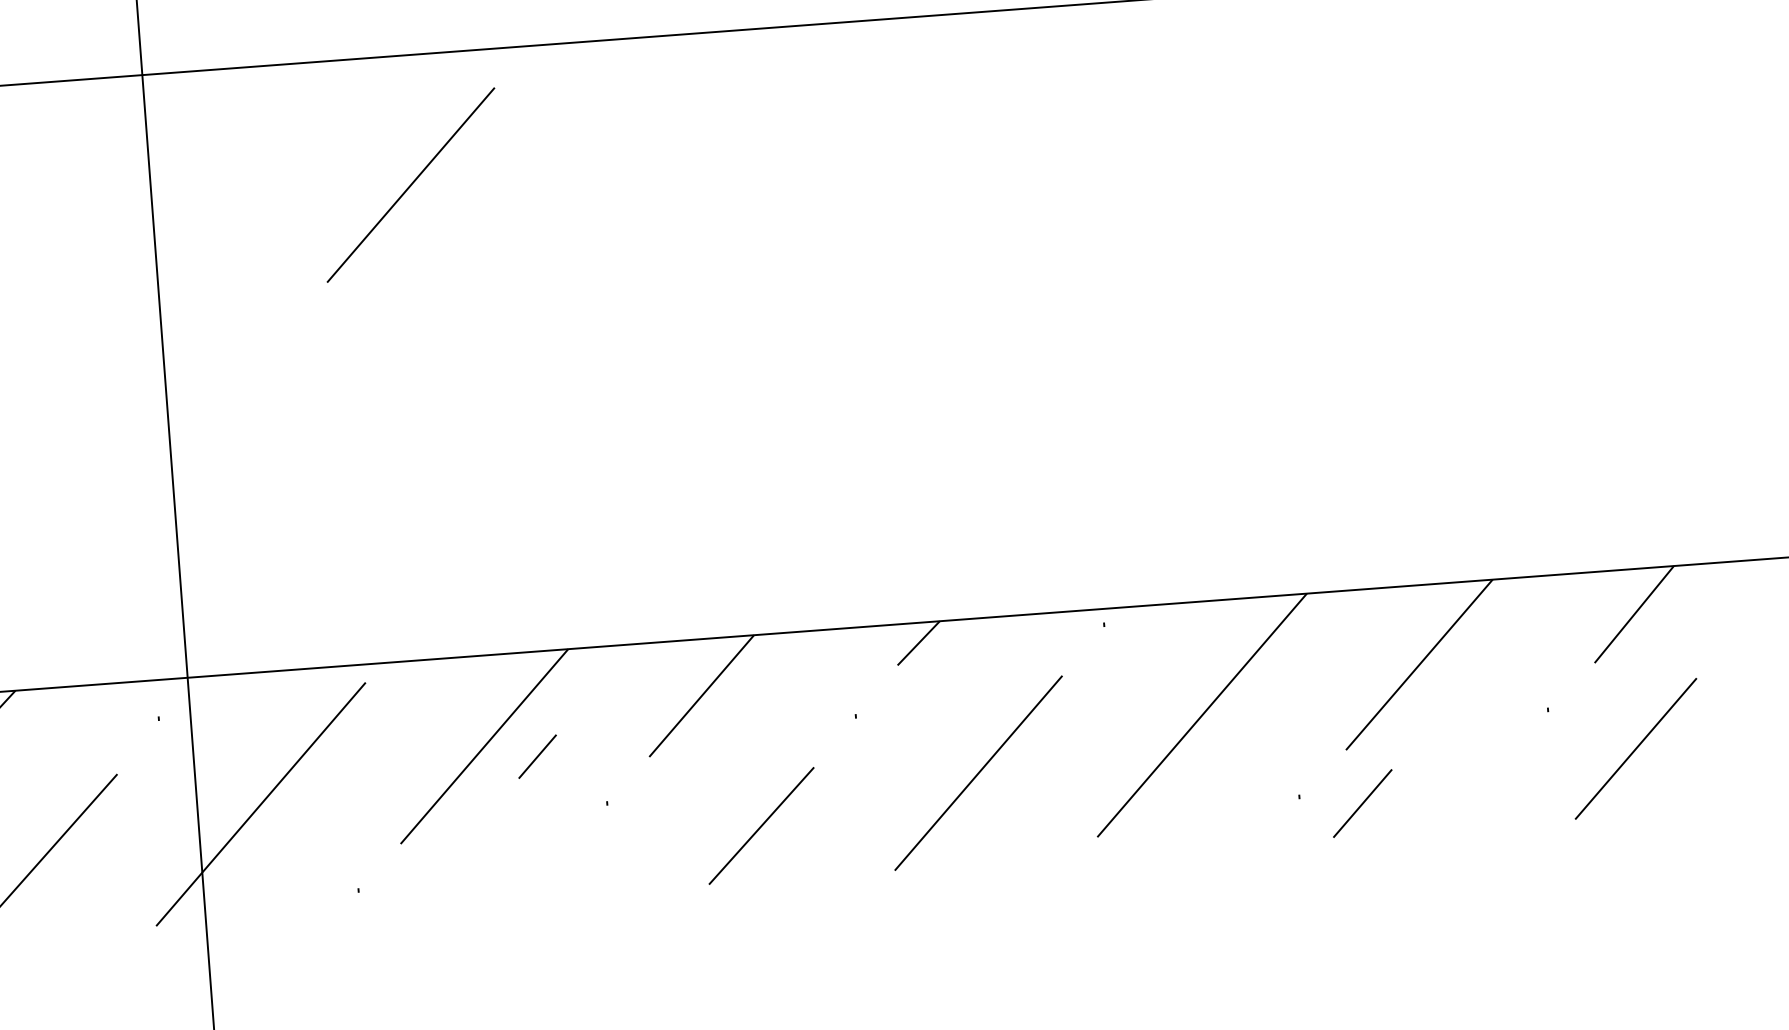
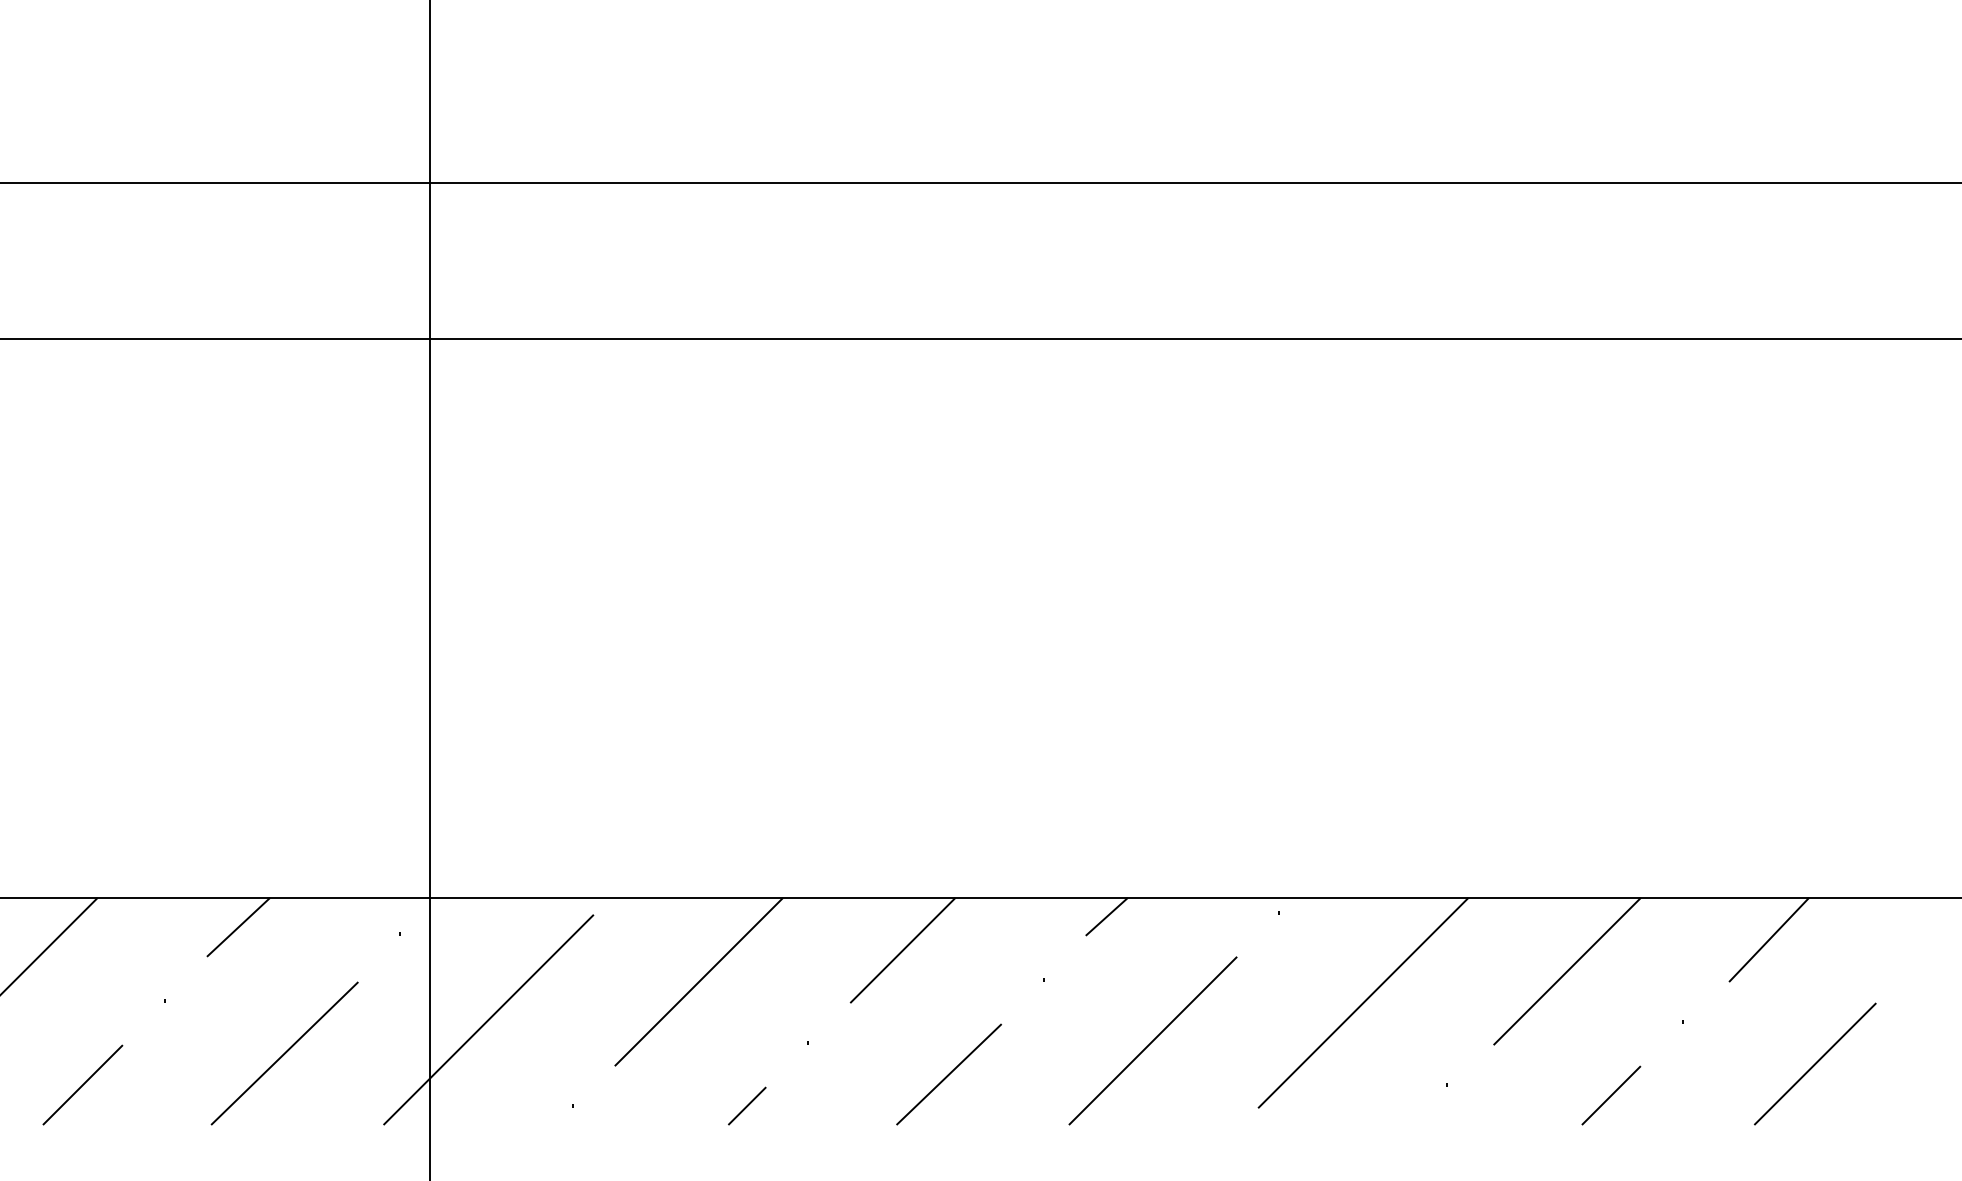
line: (410, 184) -> (669, 458), removed
line: (1636, 748) -> (1815, 1063), moved
line: (537, 756) -> (747, 1105), moved
line: (1362, 803) -> (1611, 1095), moved

